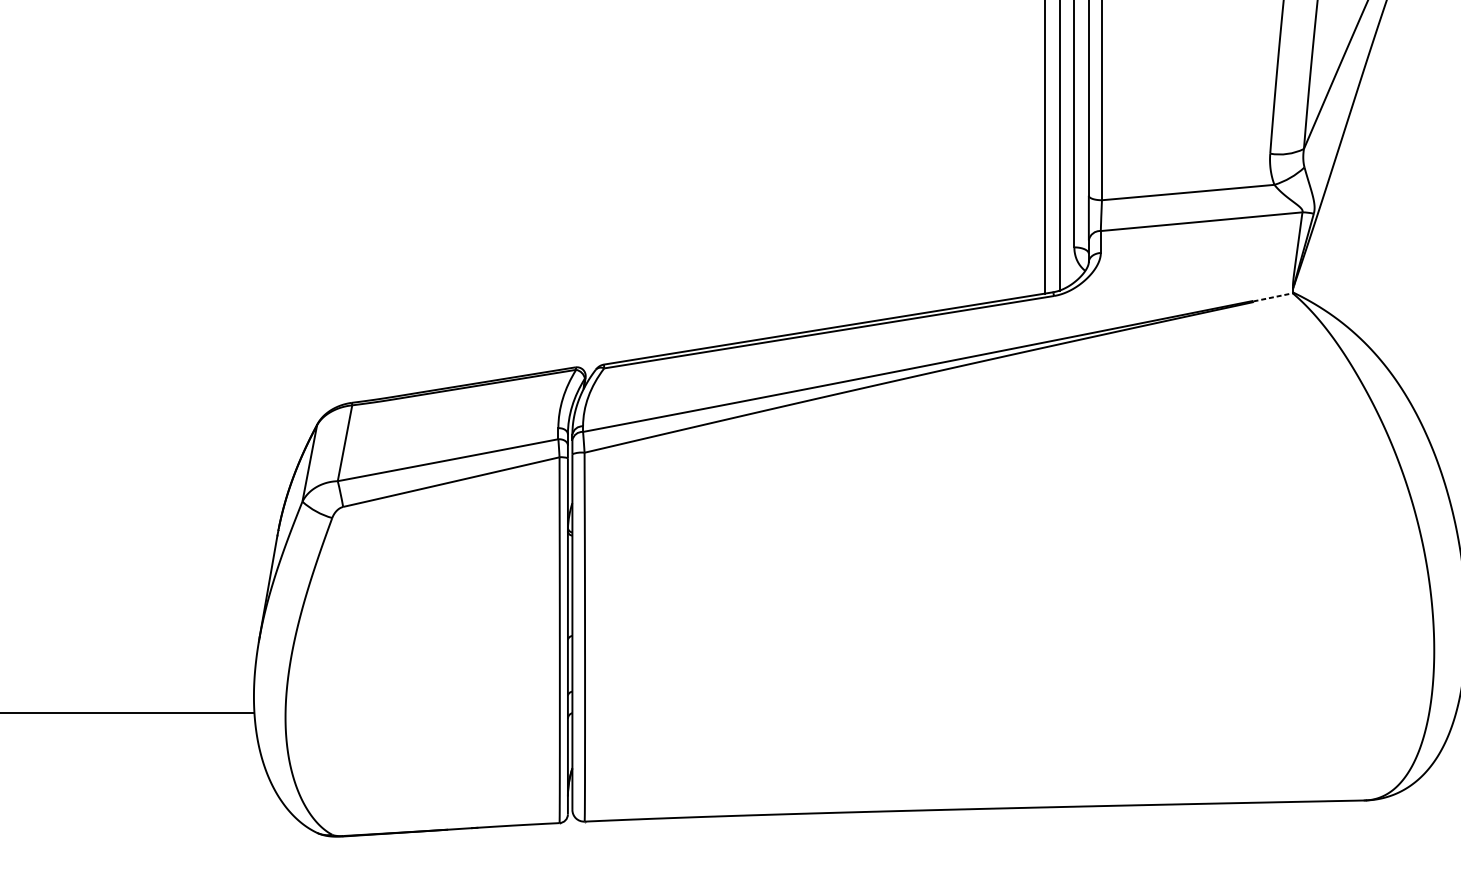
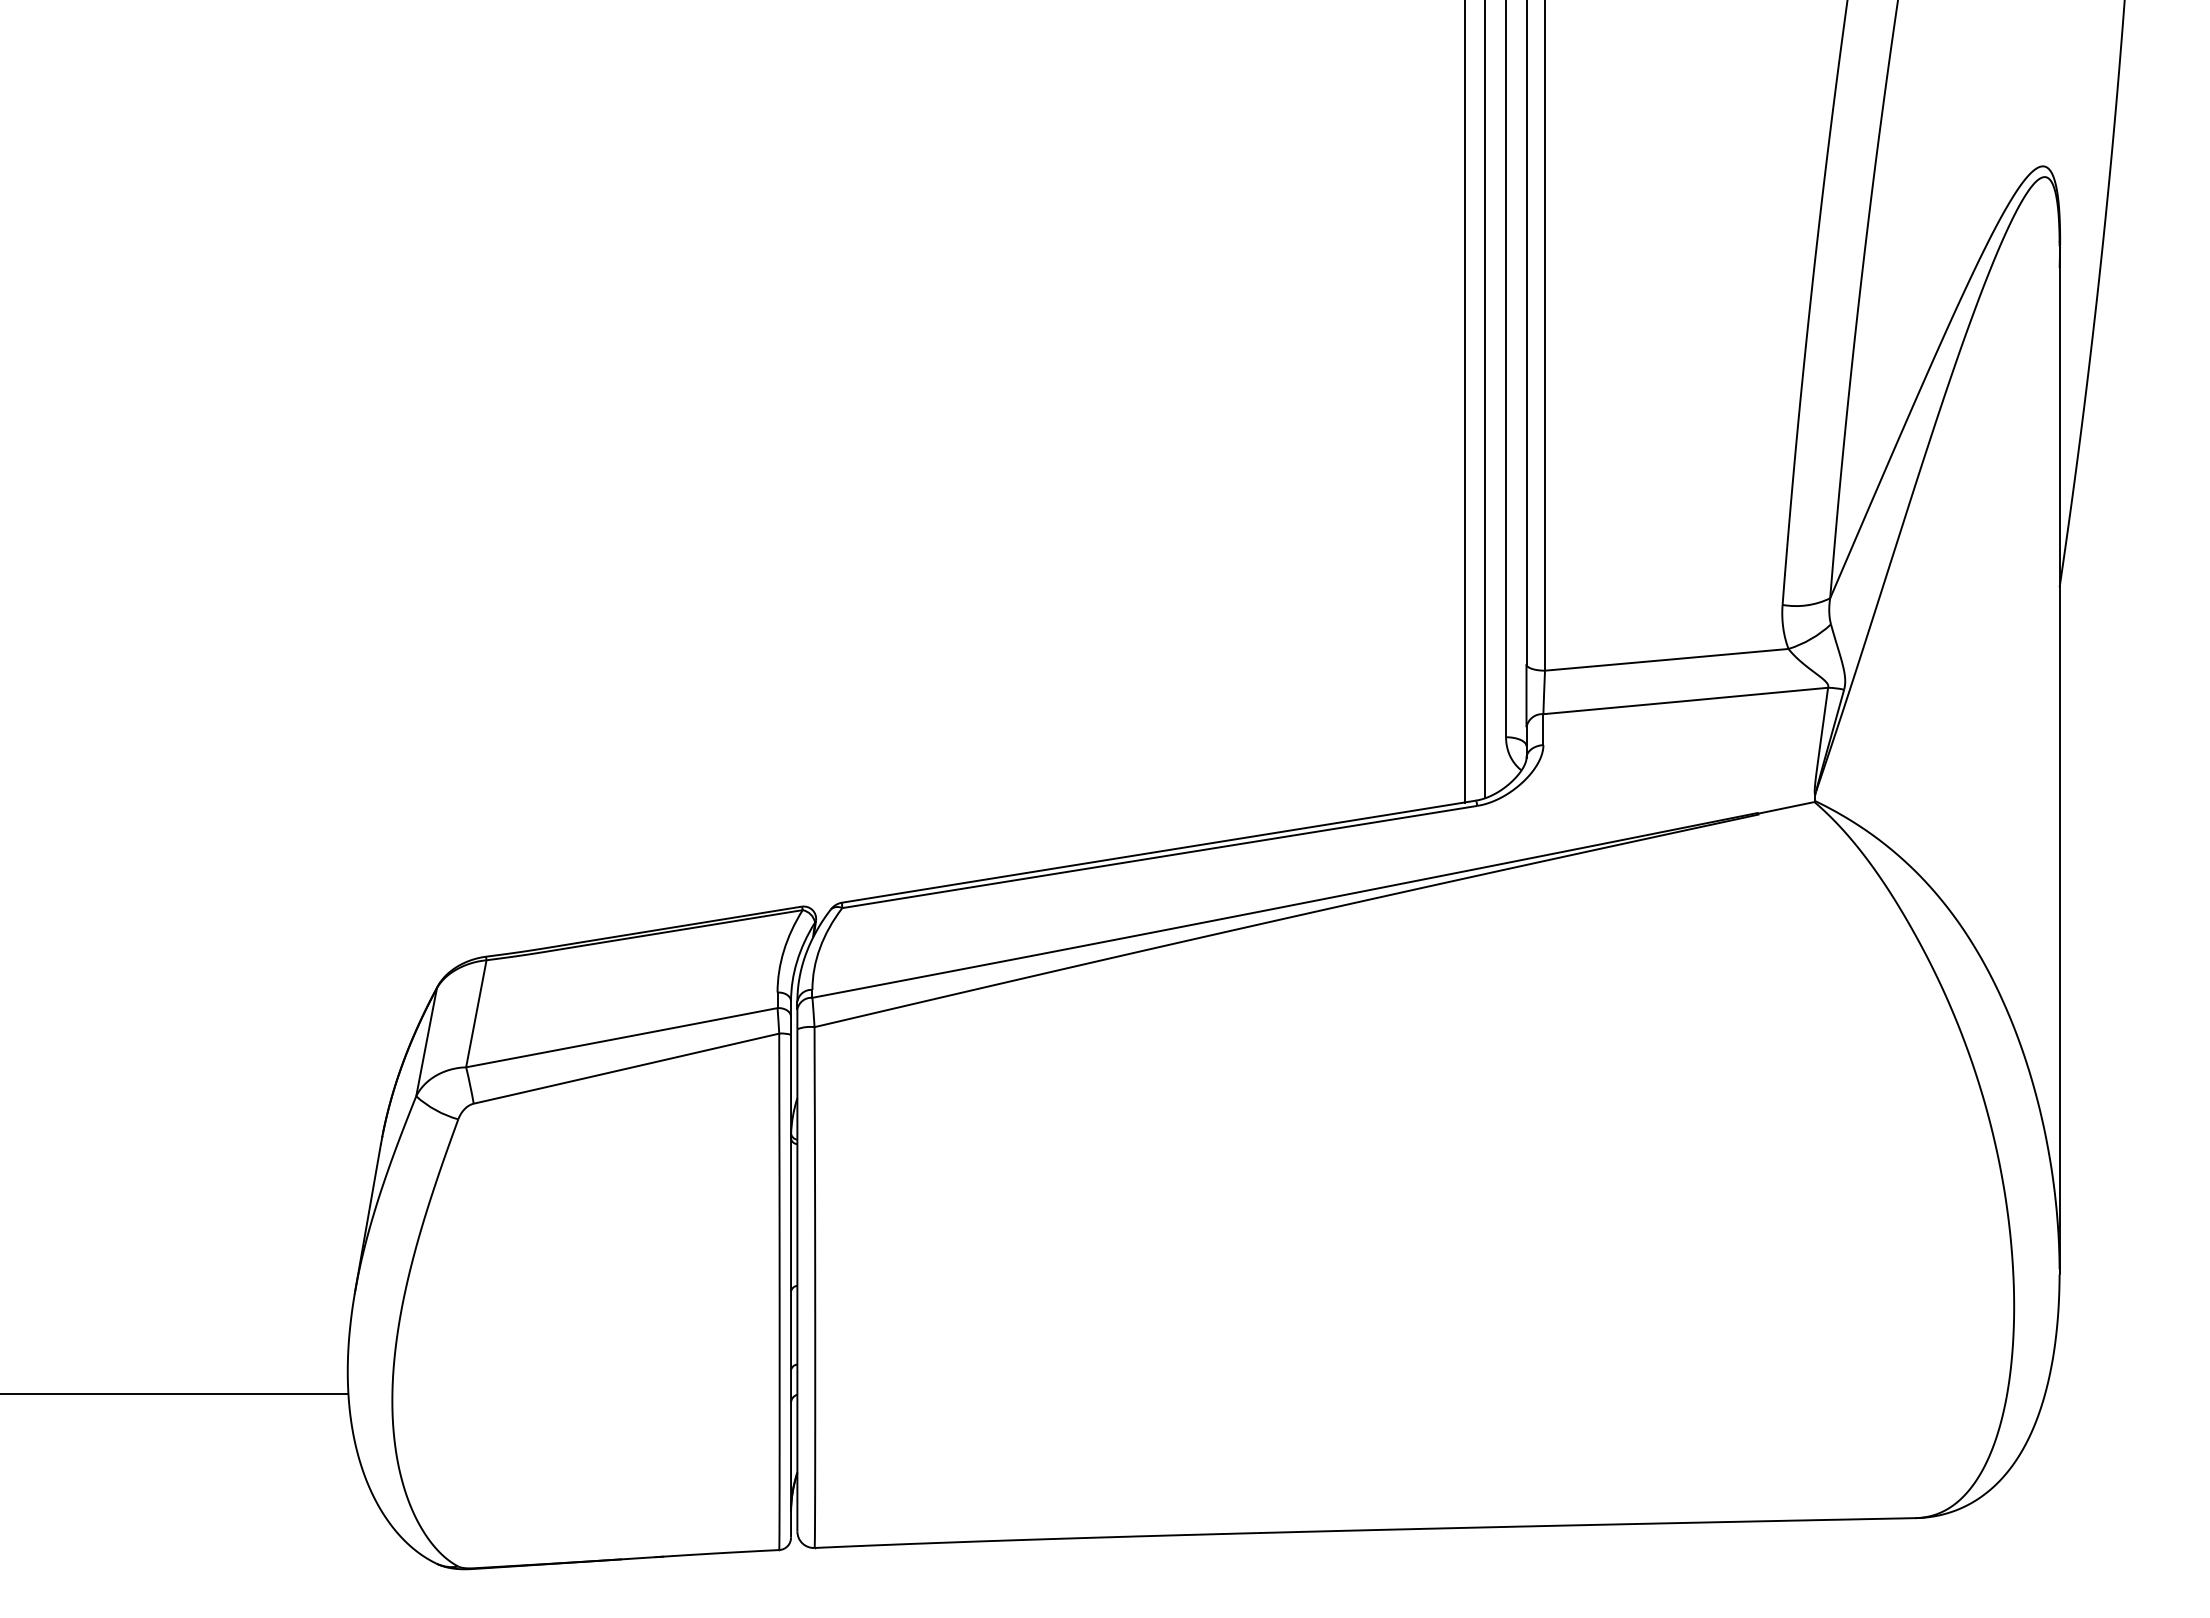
line: (1273, 297) -> (1787, 807), dashed -> solid

